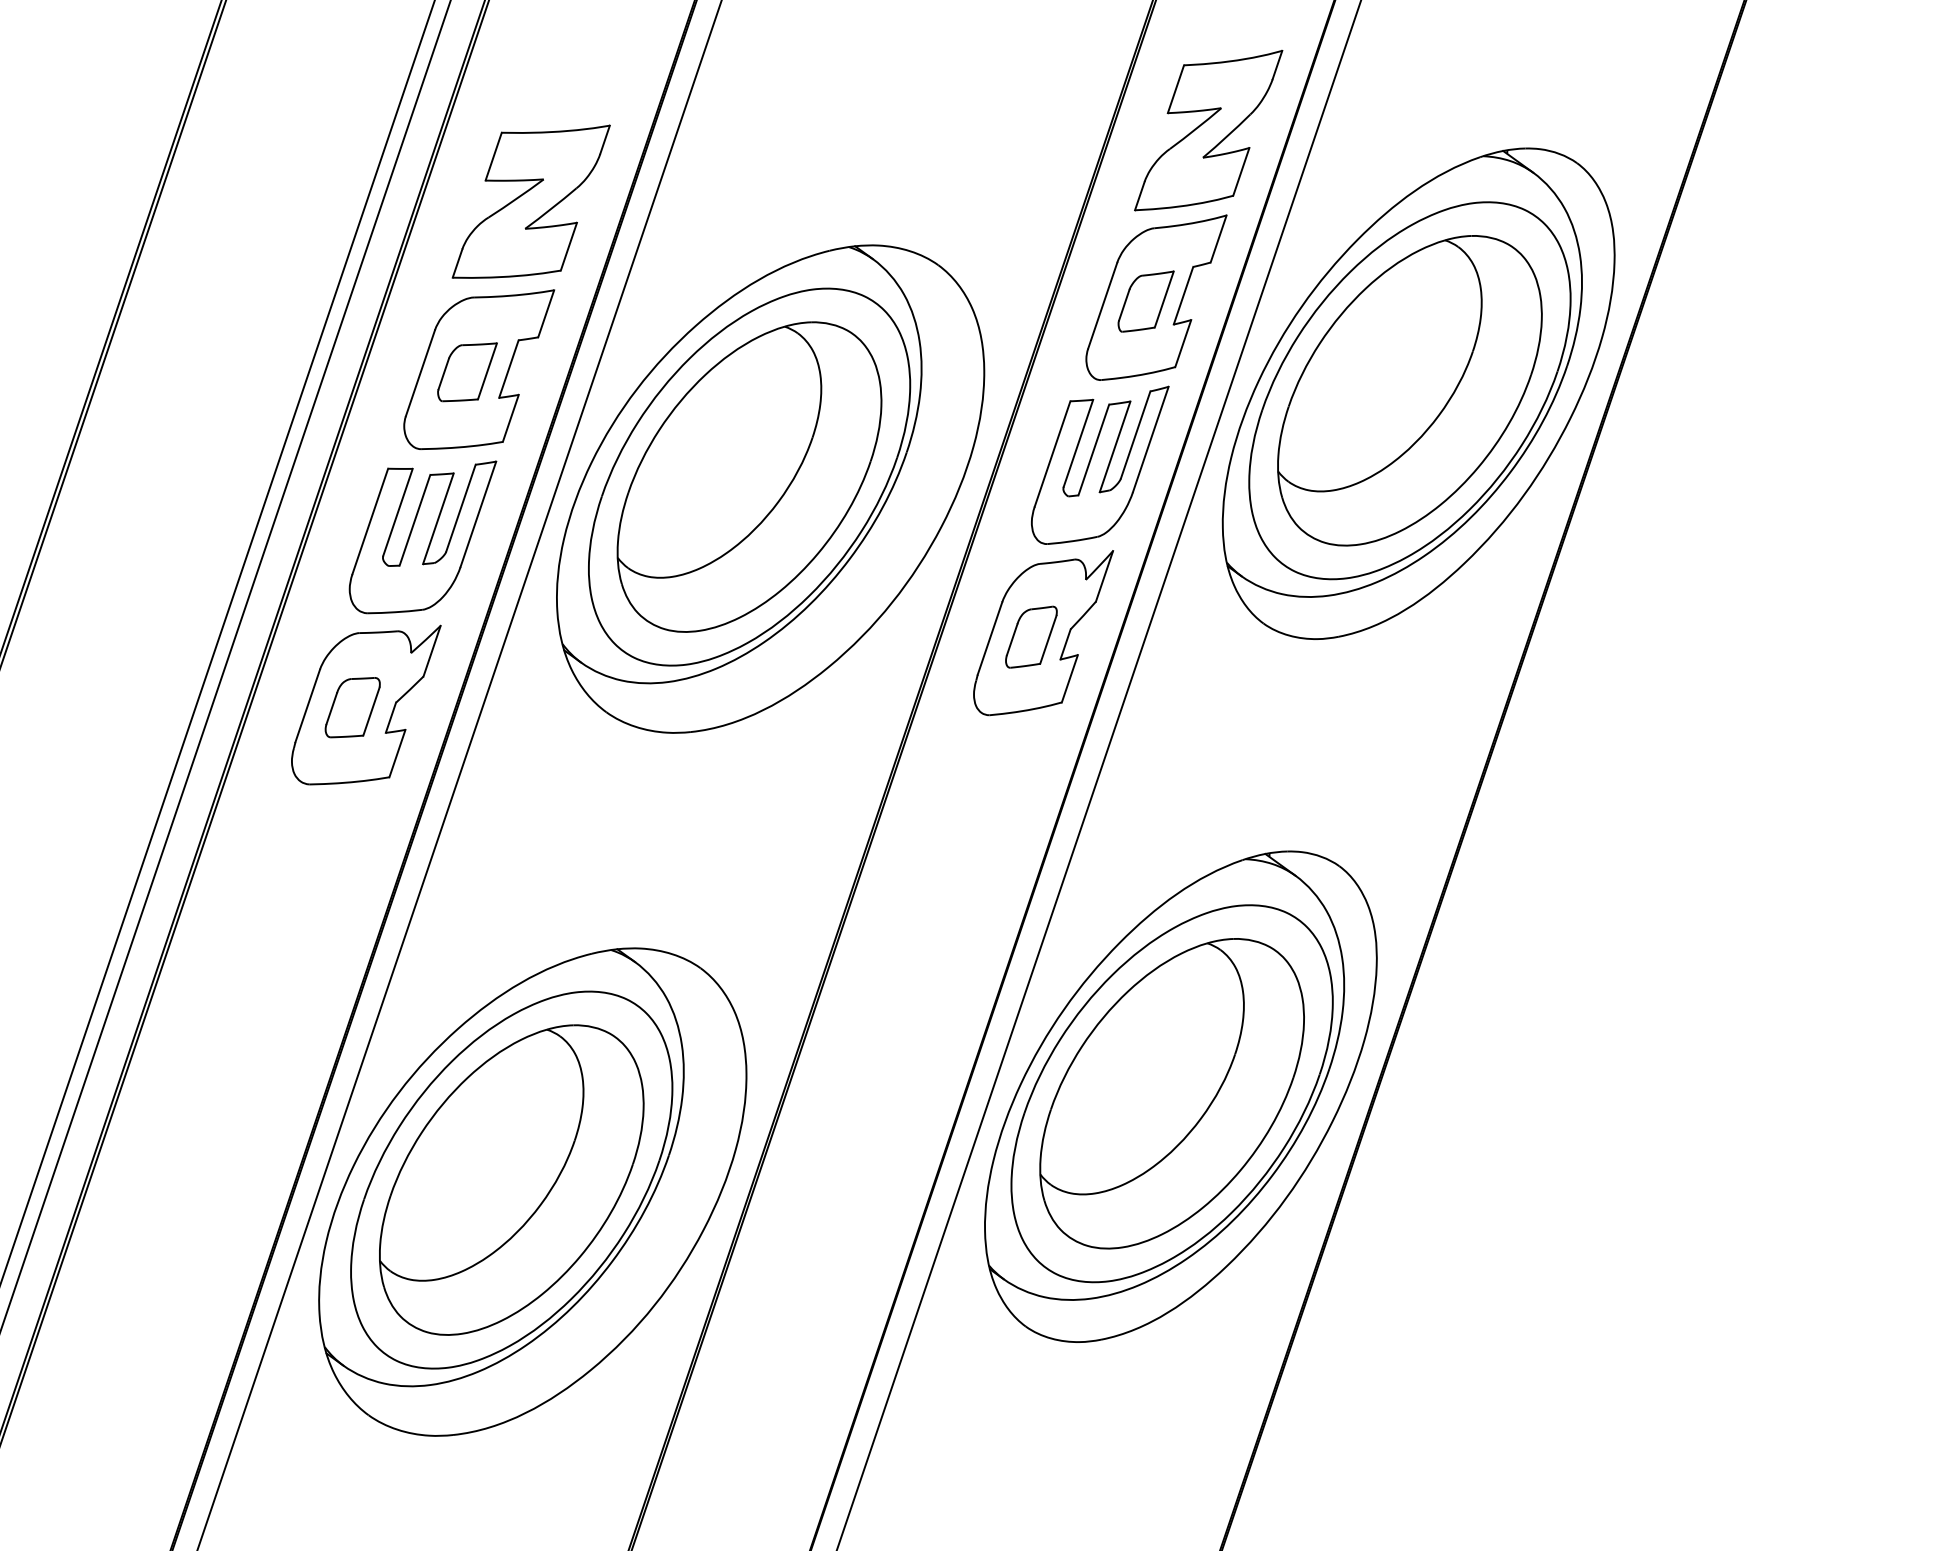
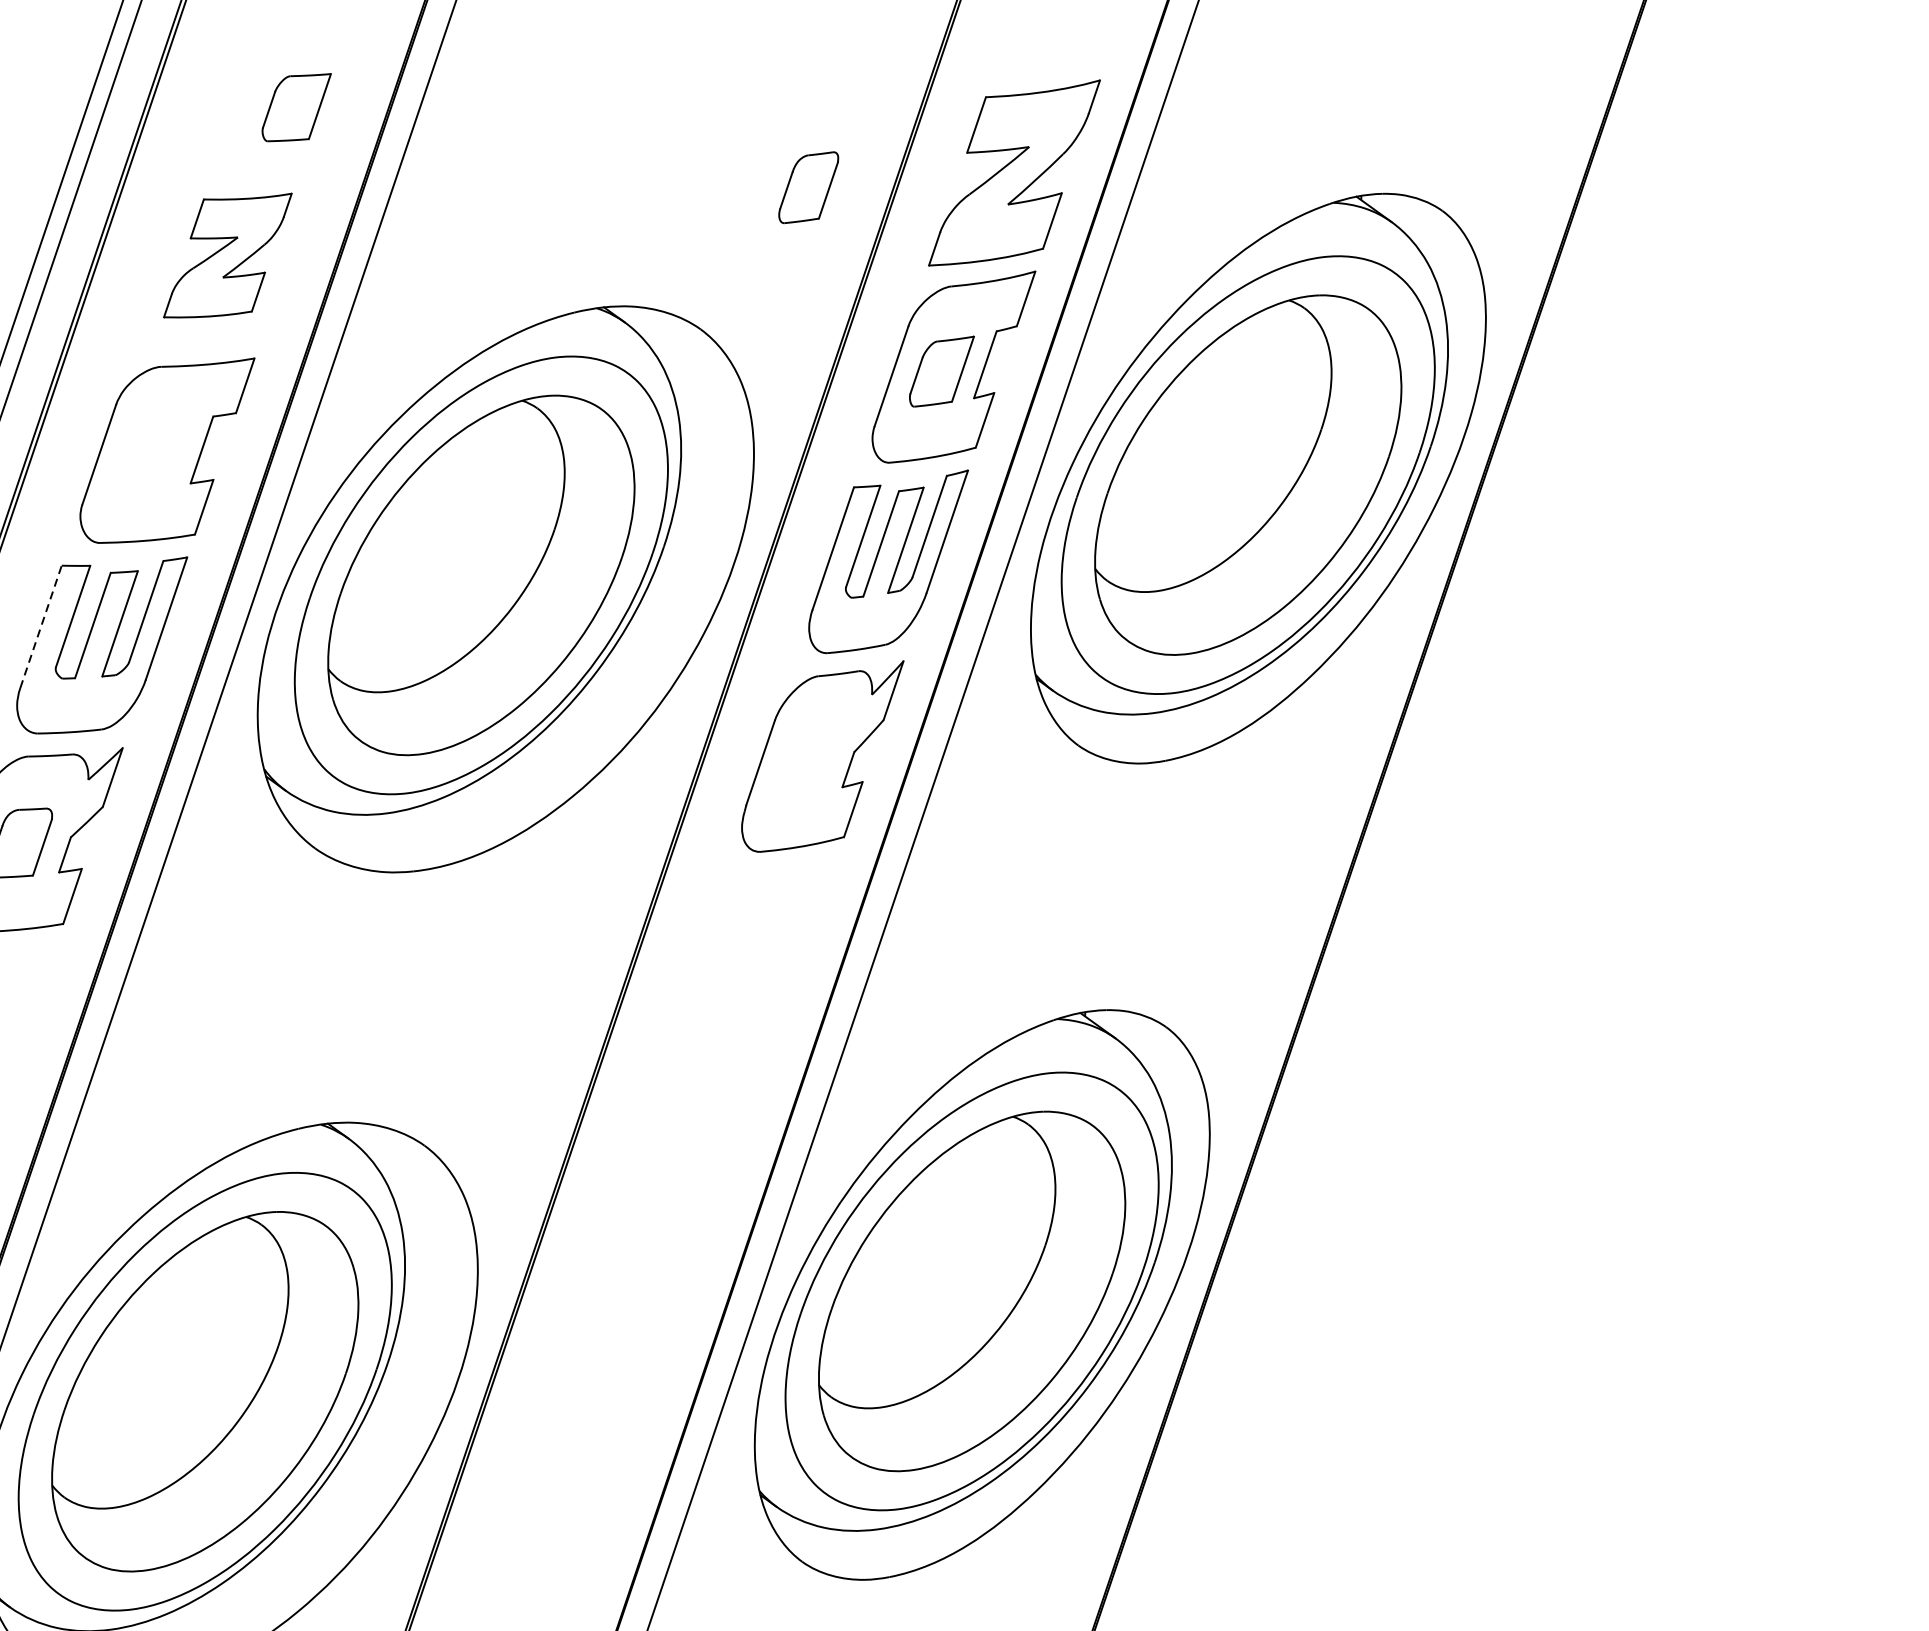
part: (530, 201) -> (227, 255), size x0.7
part: (467, 372) -> (296, 107), moved
line: (370, 521) -> (41, 626), solid -> dashed
part: (1031, 636) -> (808, 186), moved

